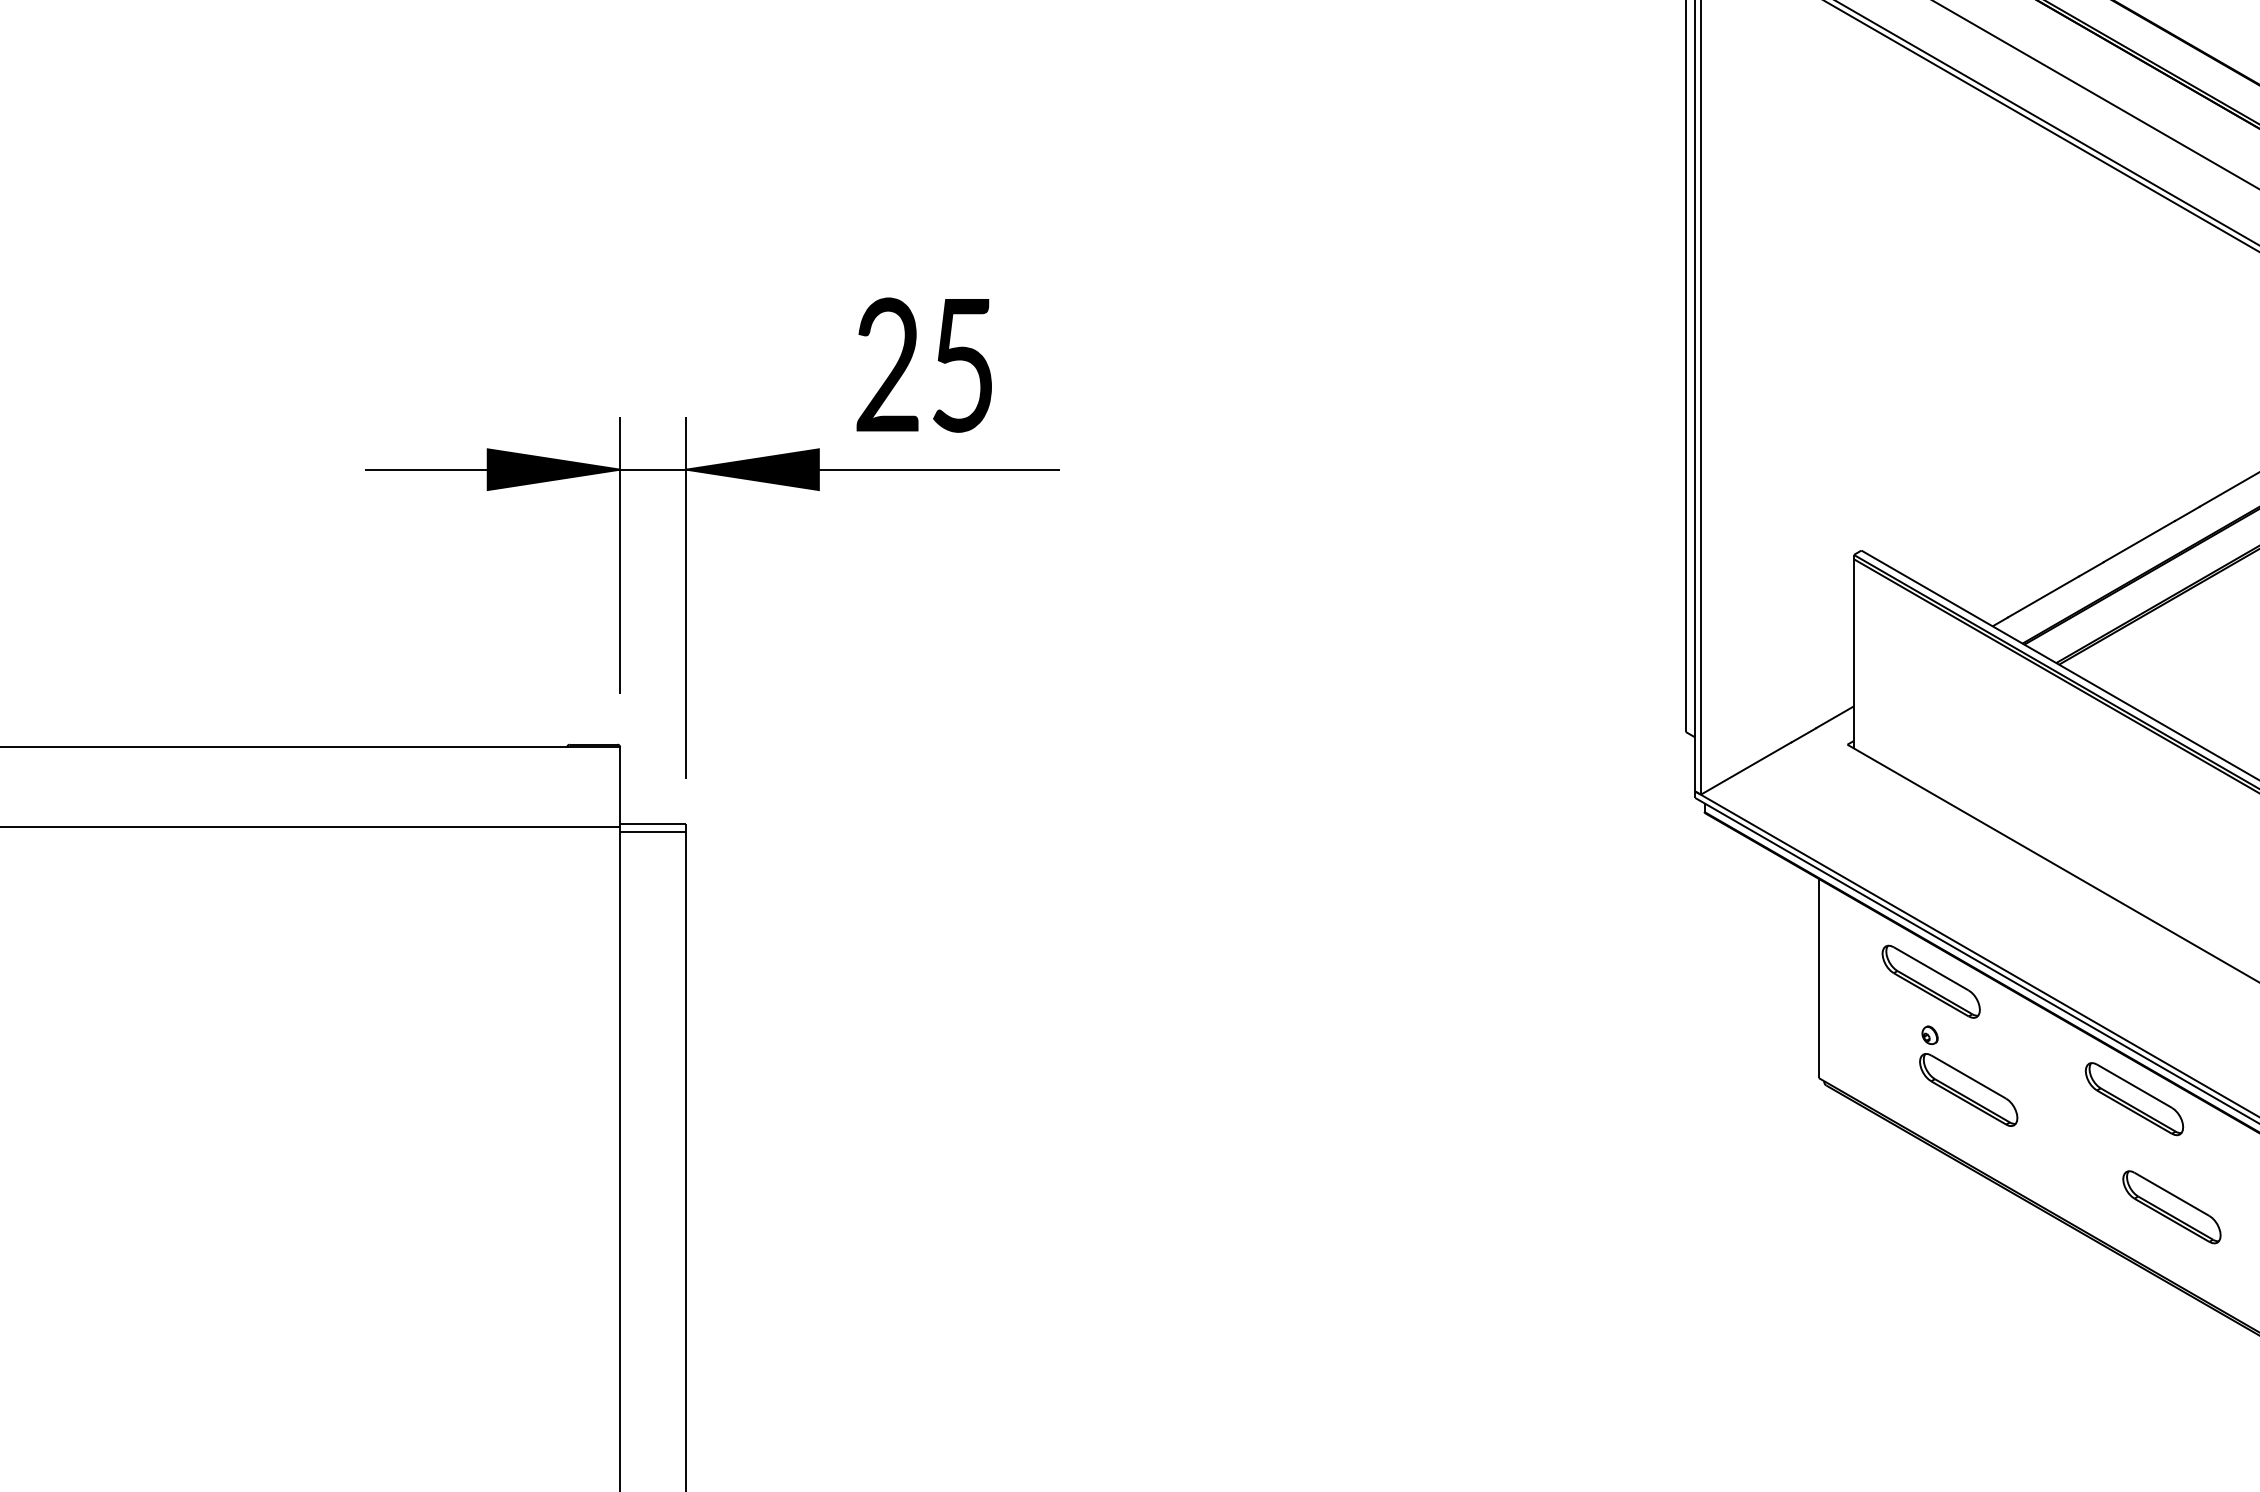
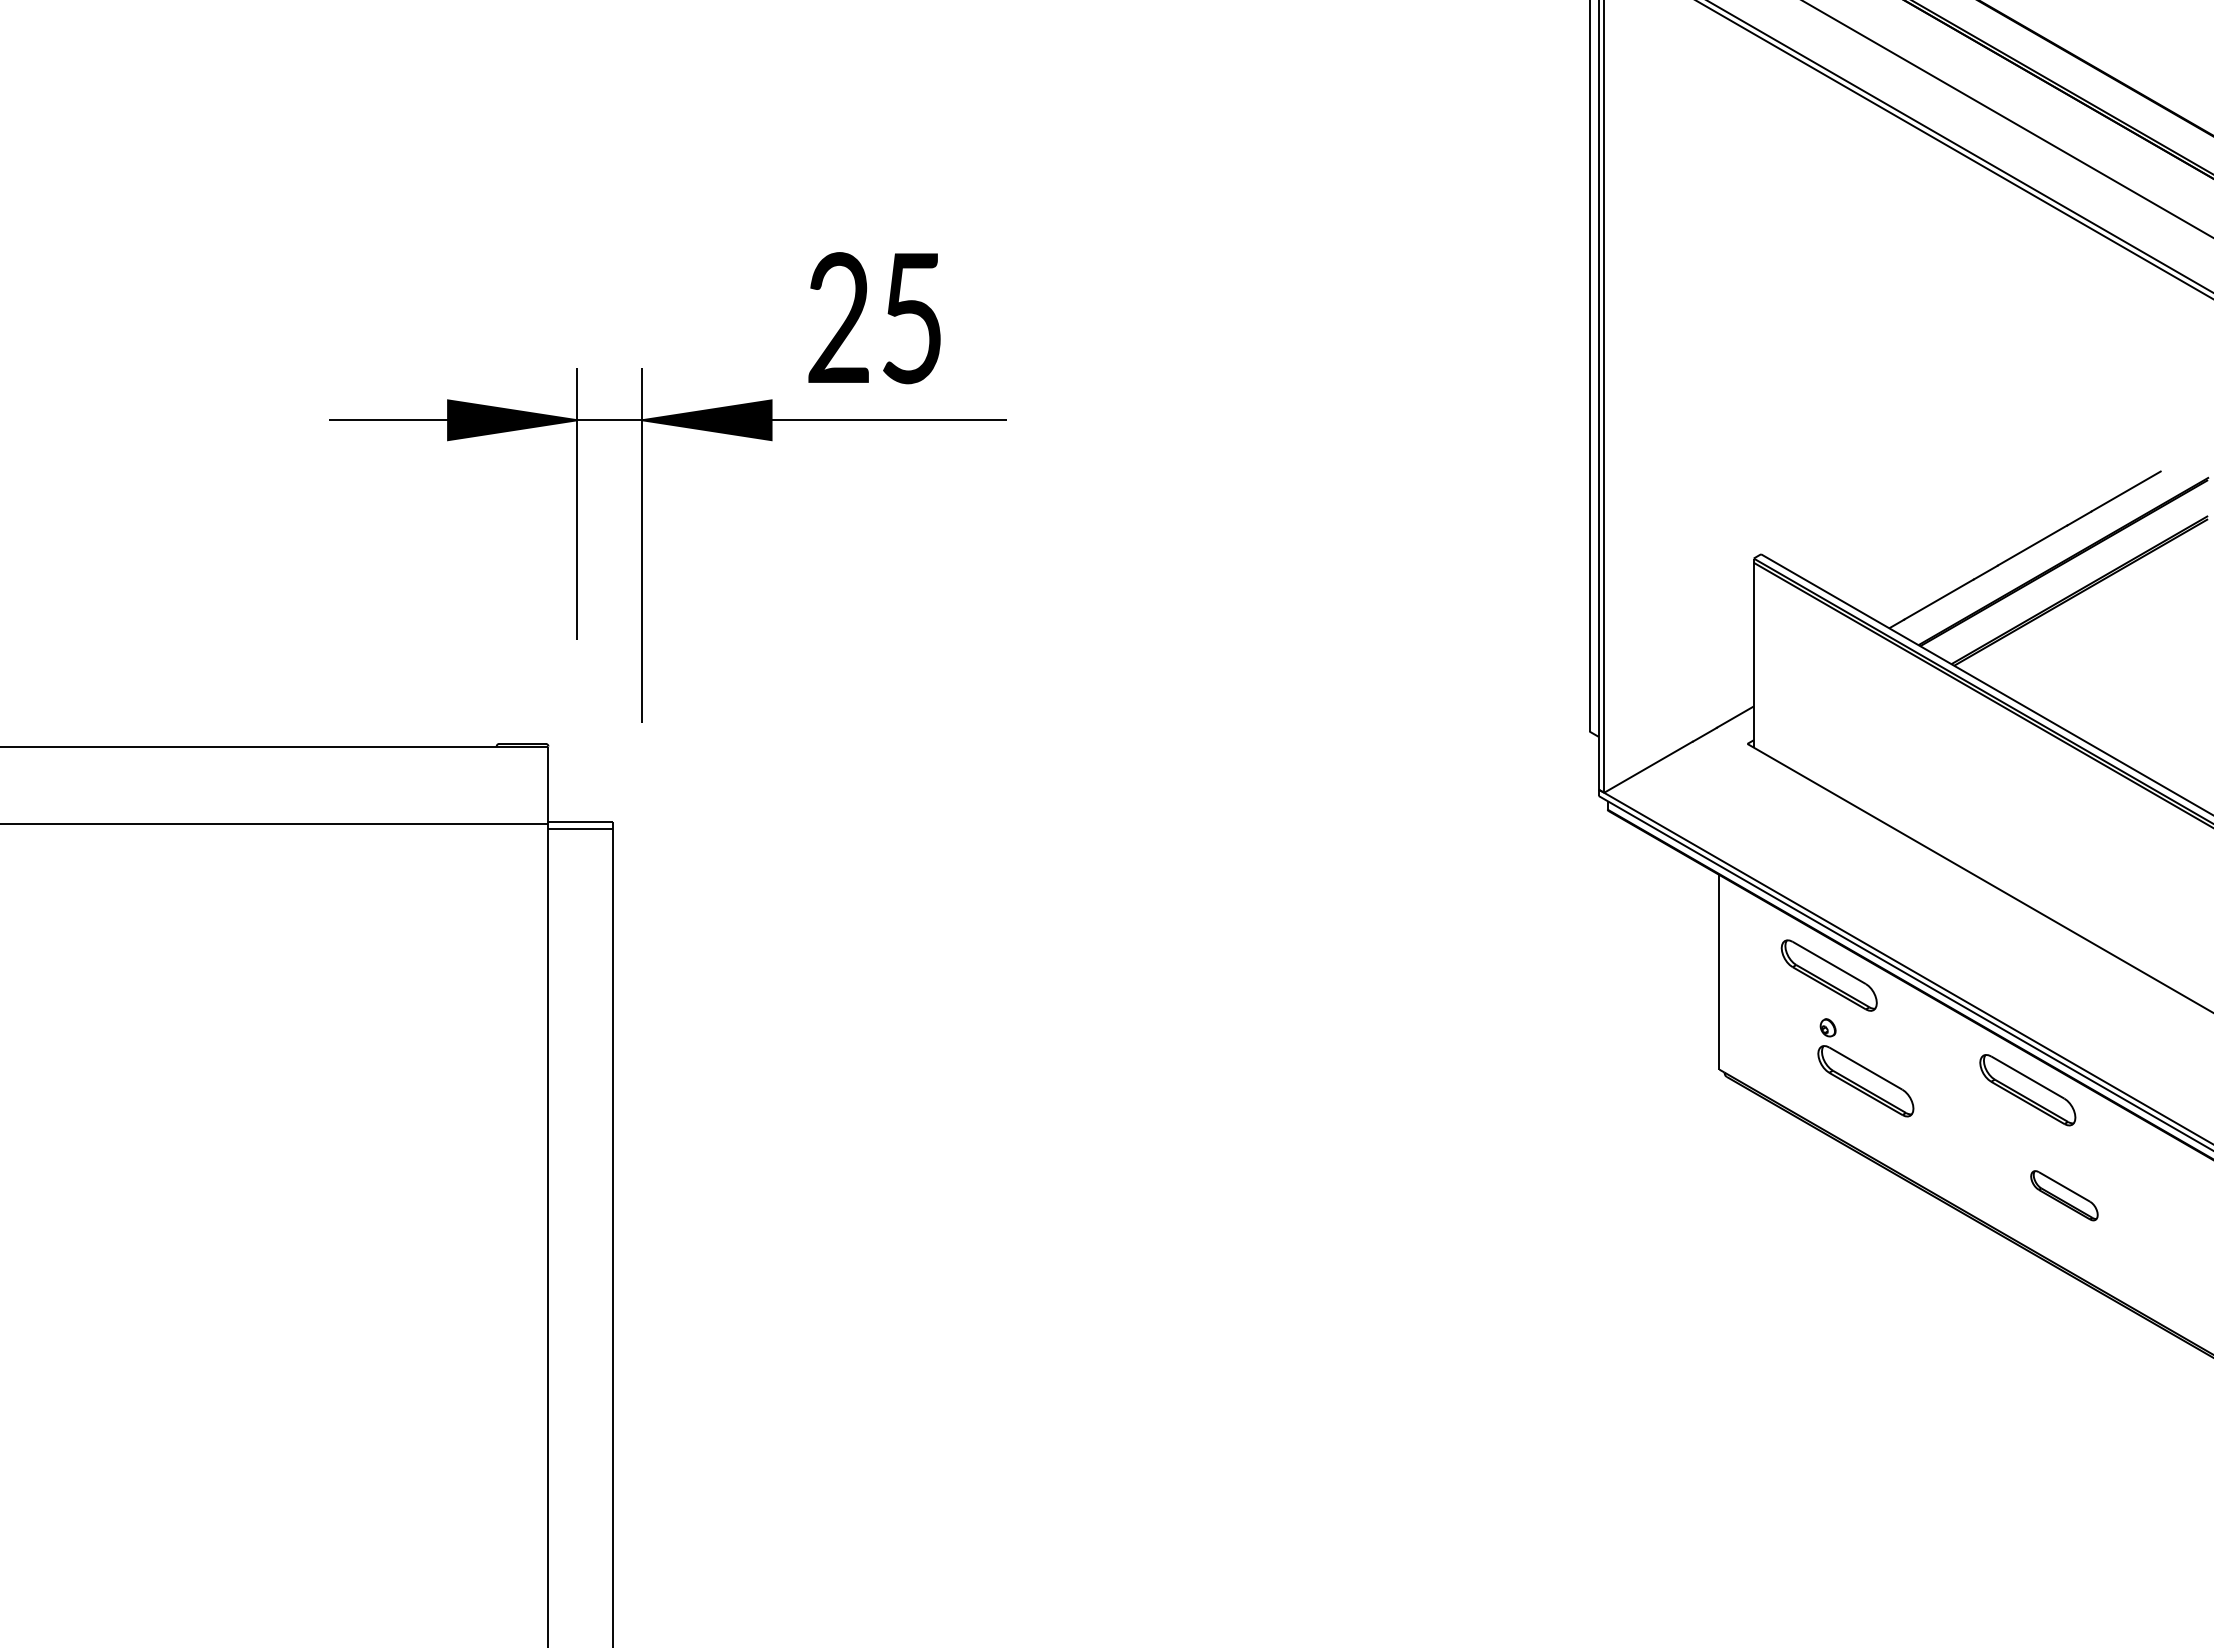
part: (686, 538) -> (642, 487), moved
part: (2172, 1206) -> (2064, 1195), size x0.7

